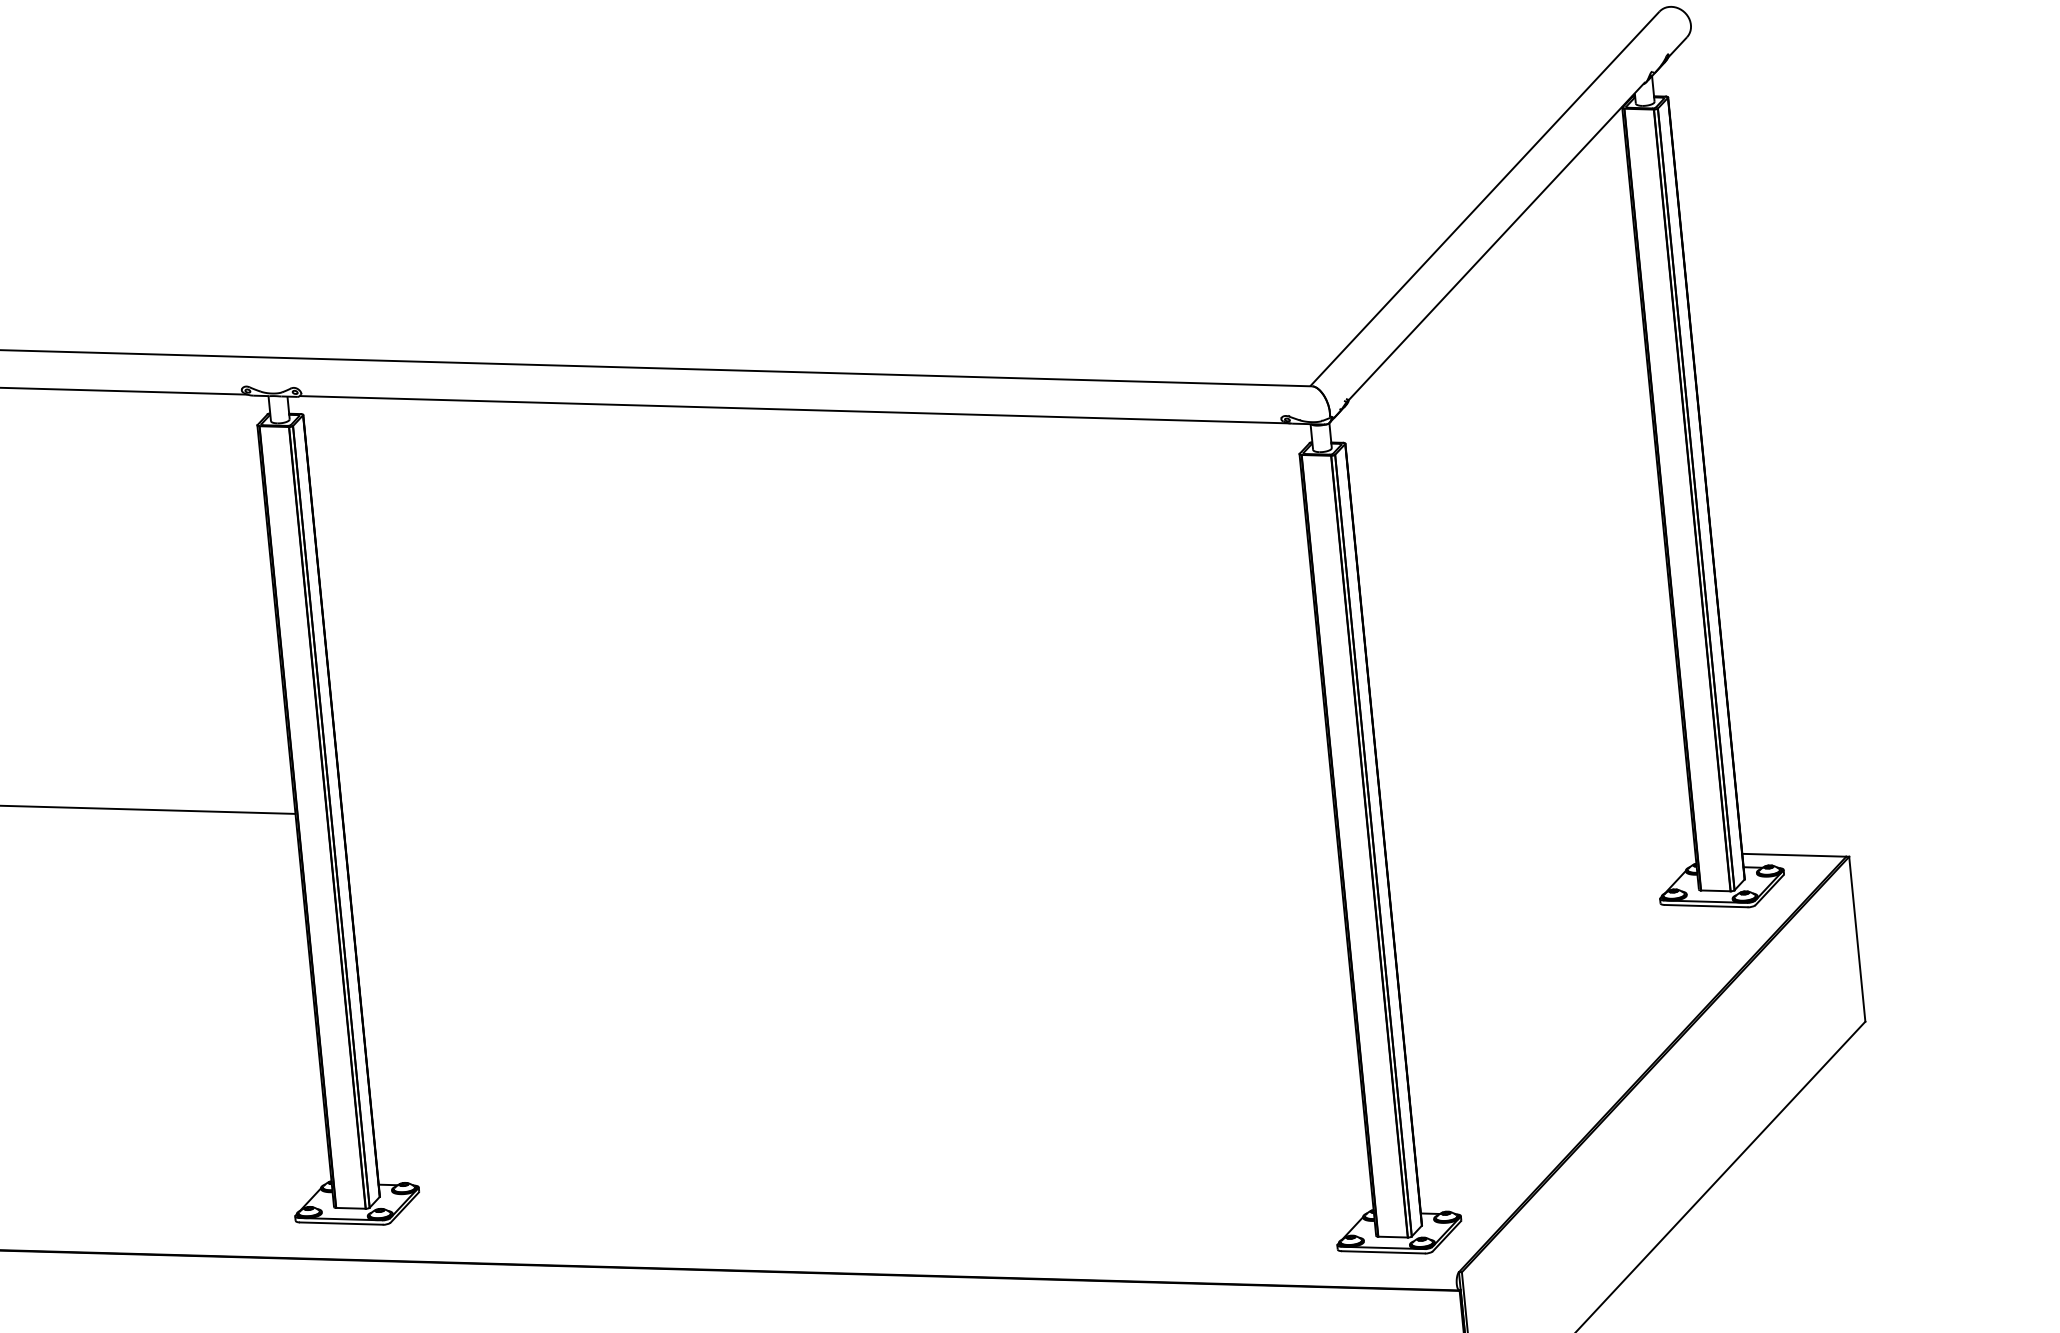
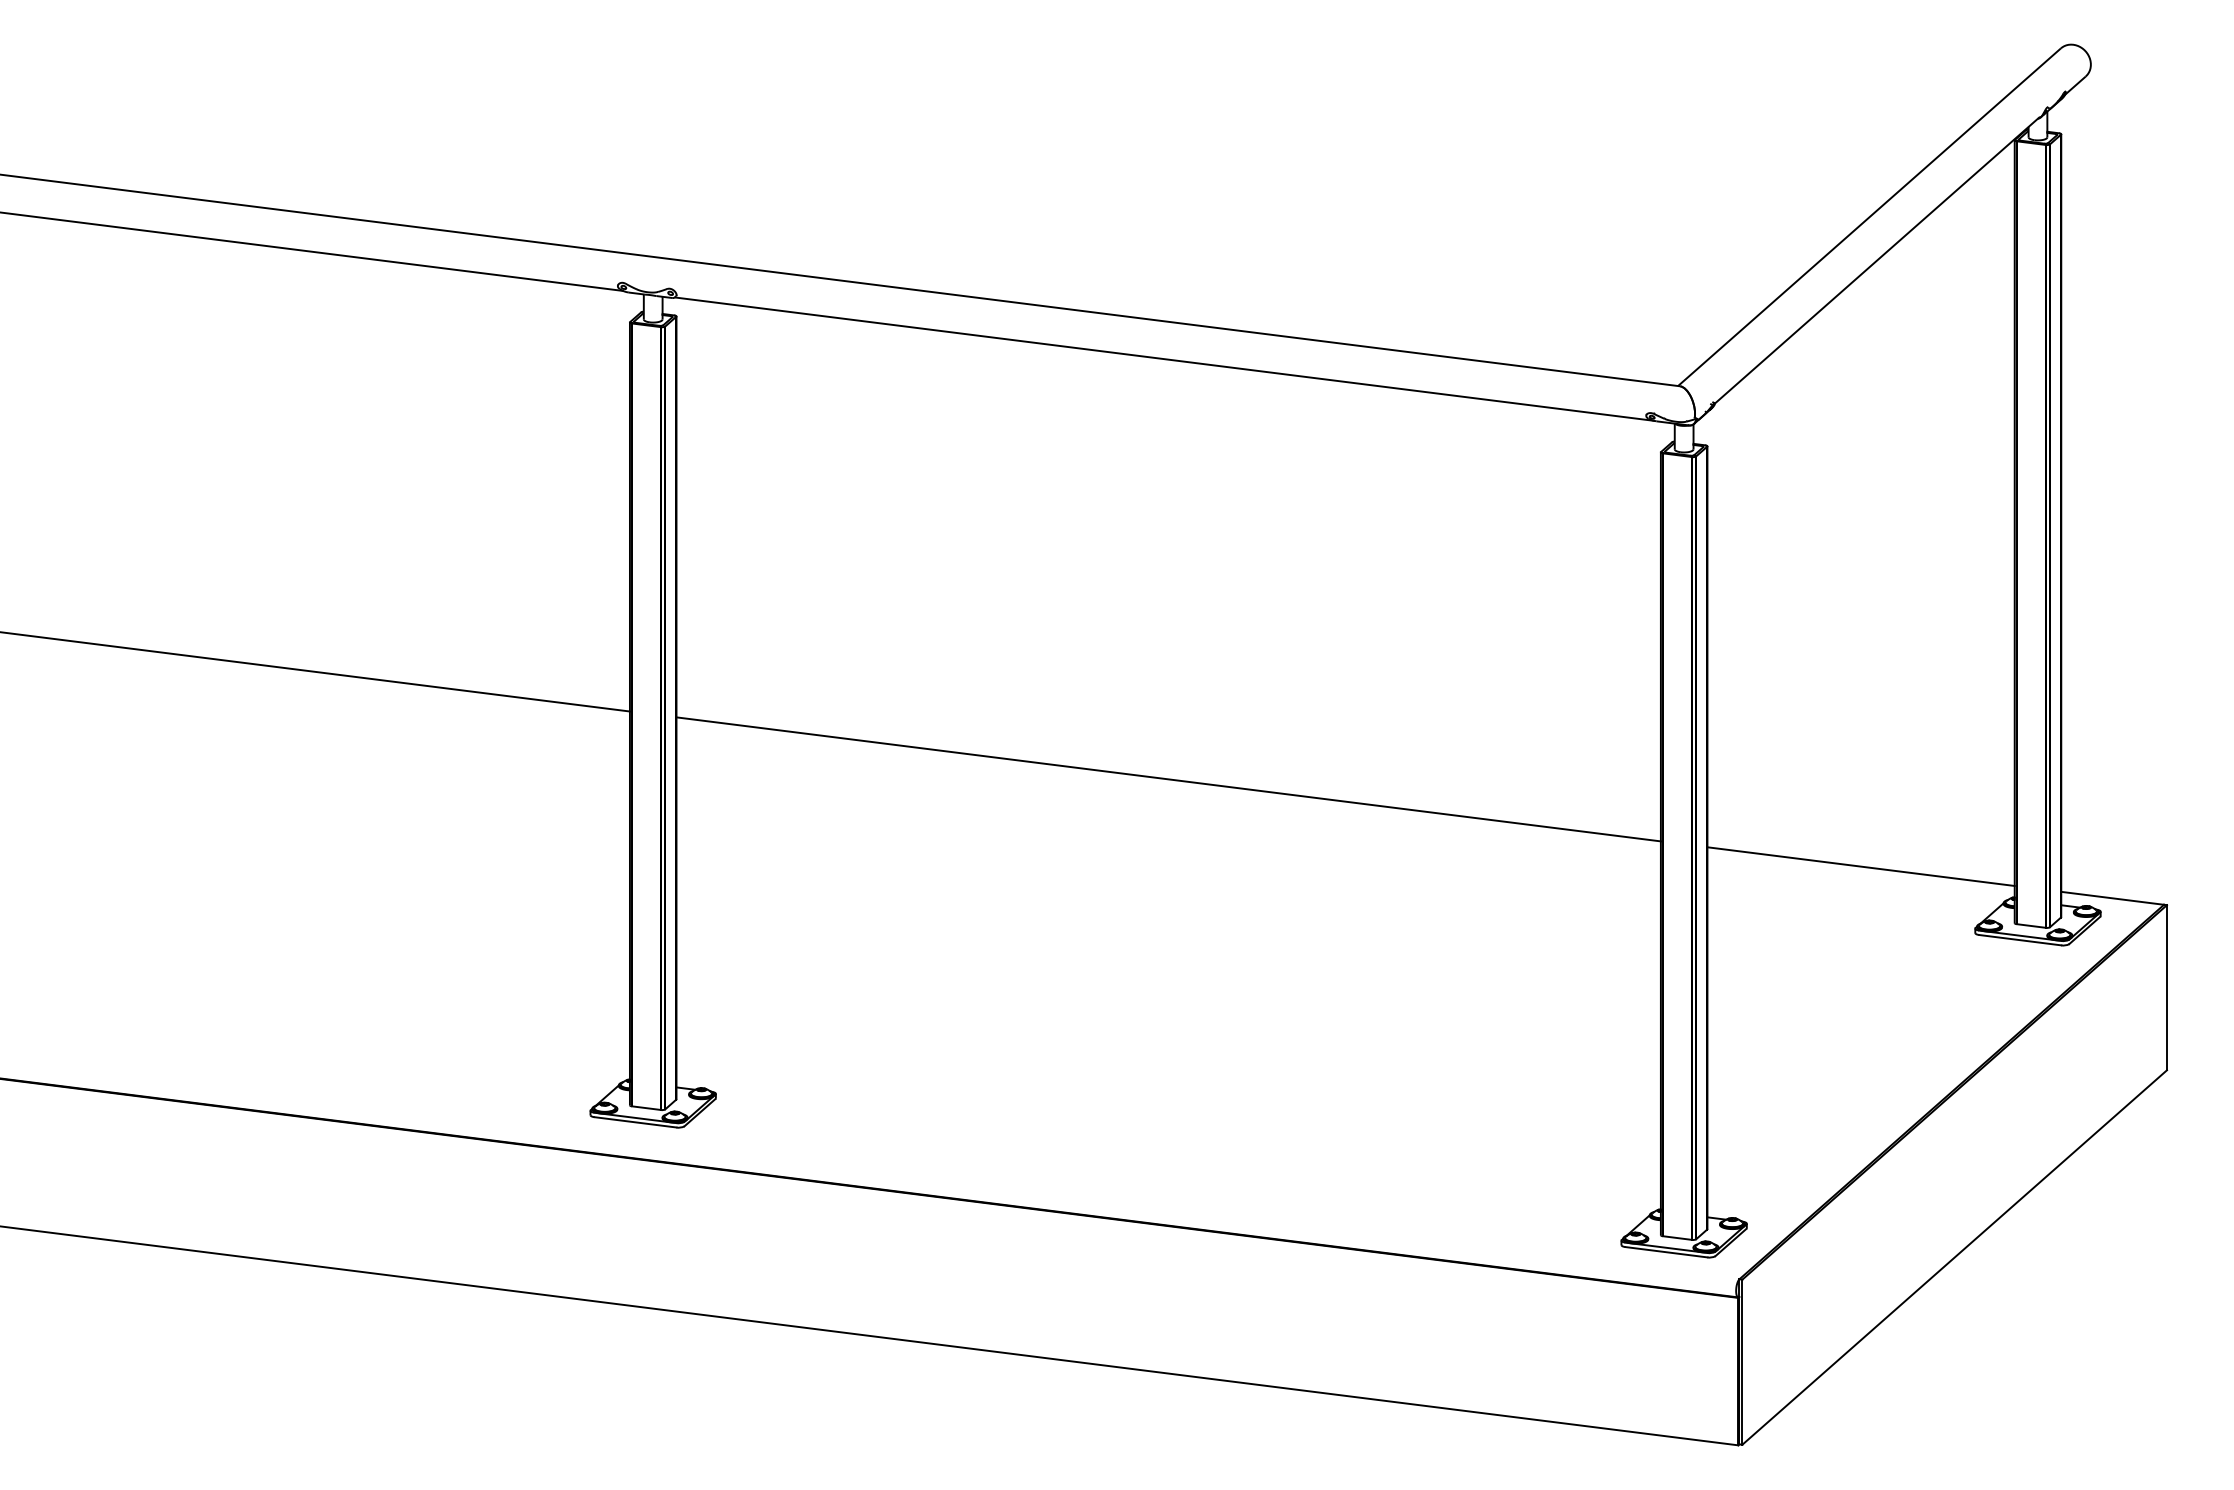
line: (839, 829) -> (1168, 779), added
line: (1539, 848) -> (1860, 866), added

